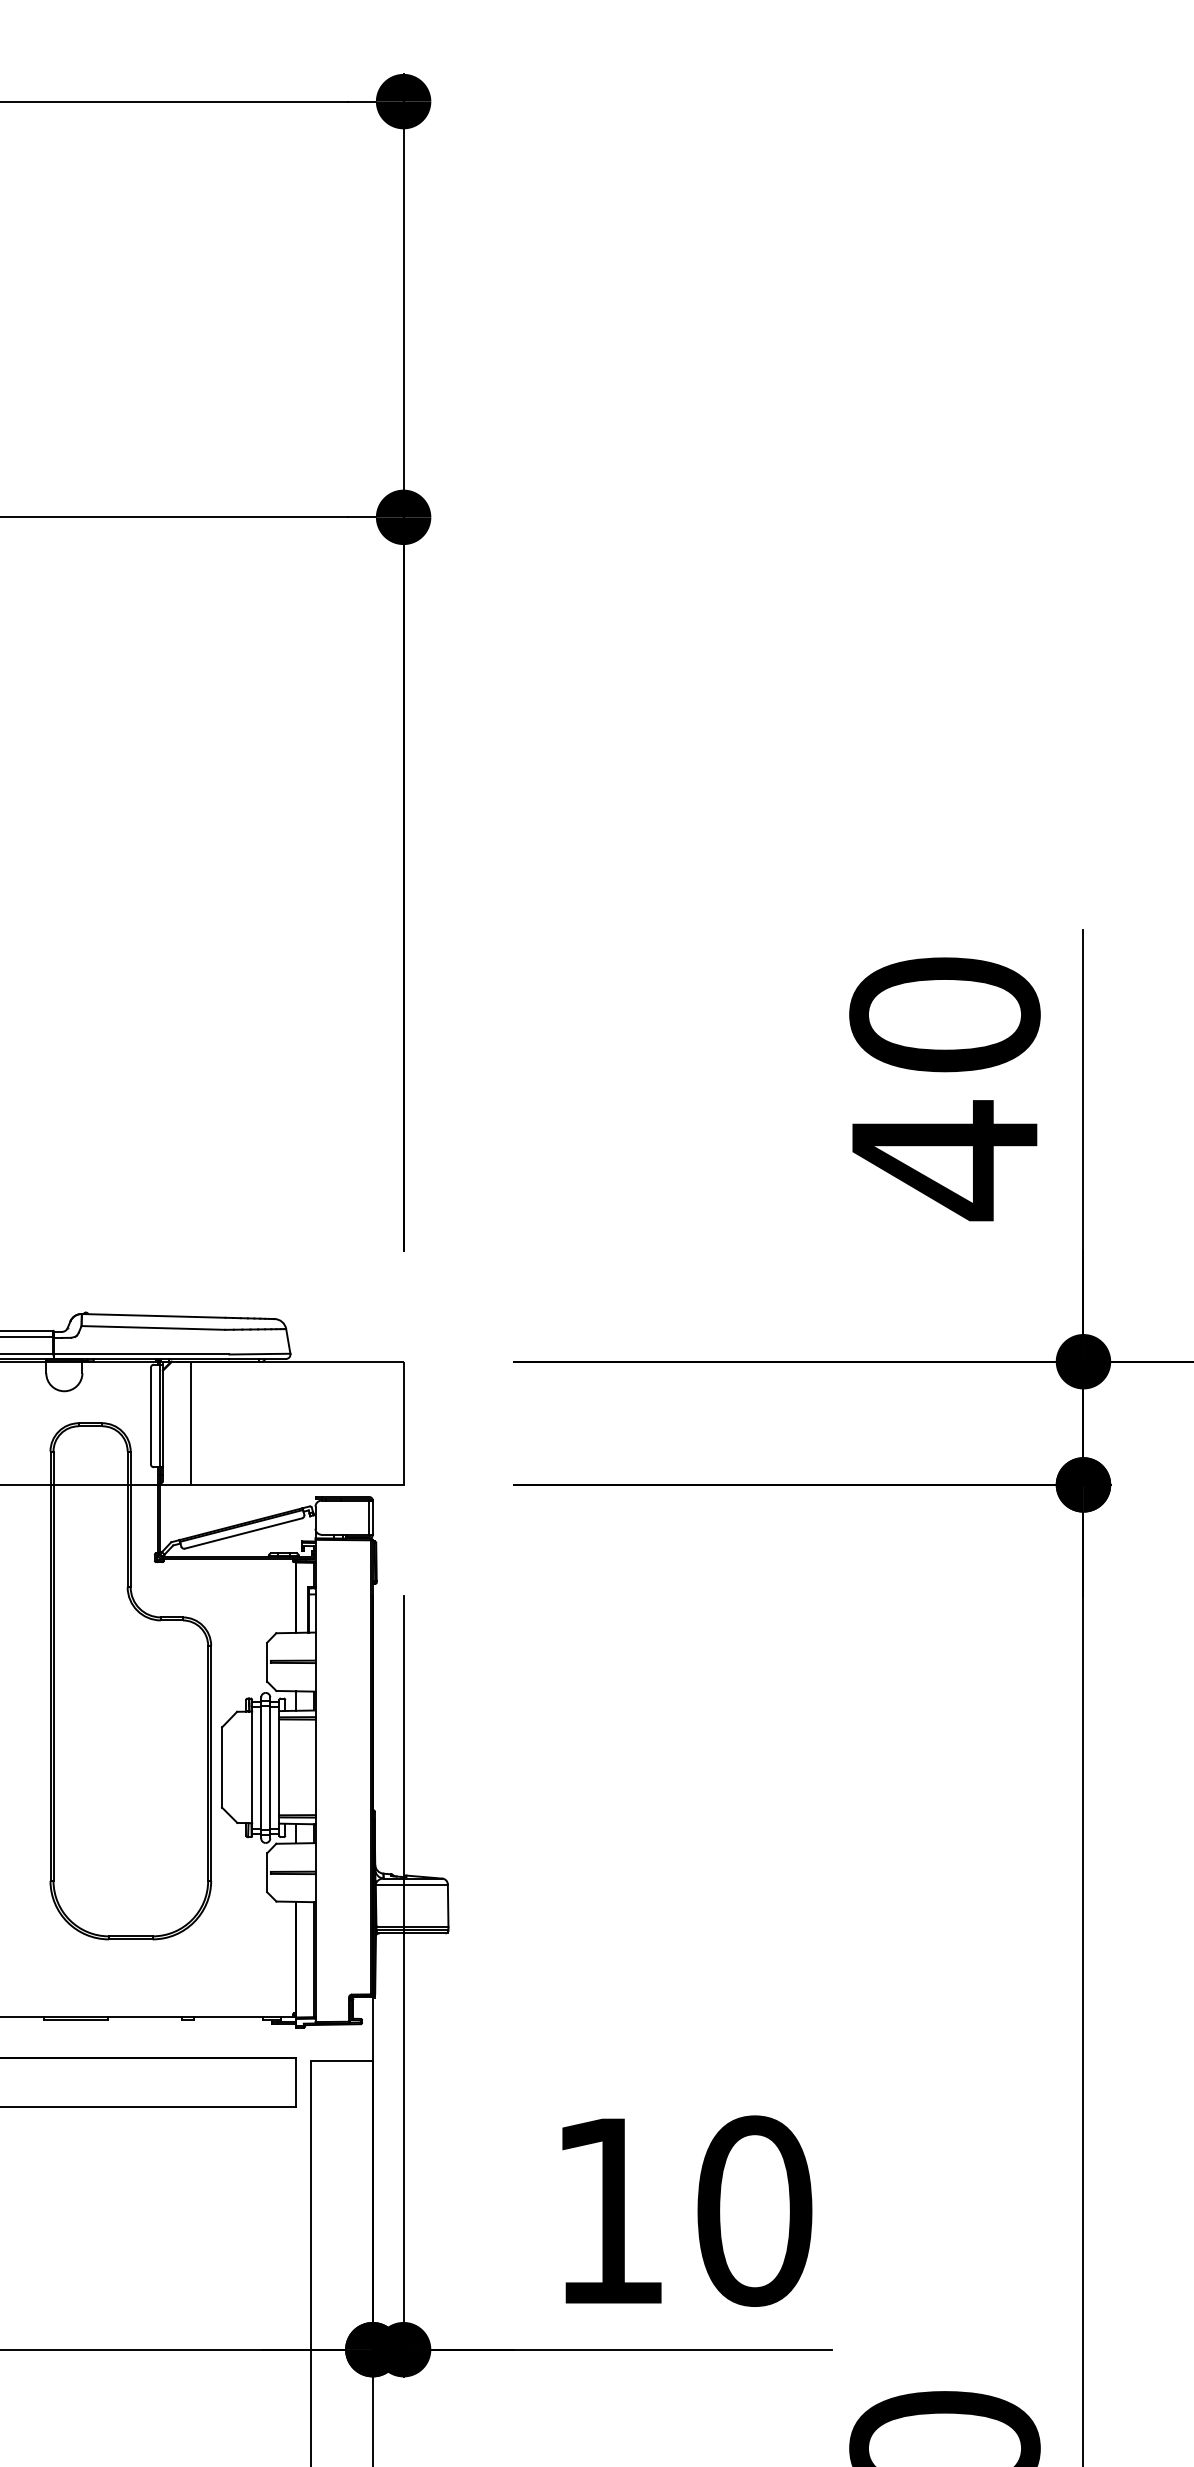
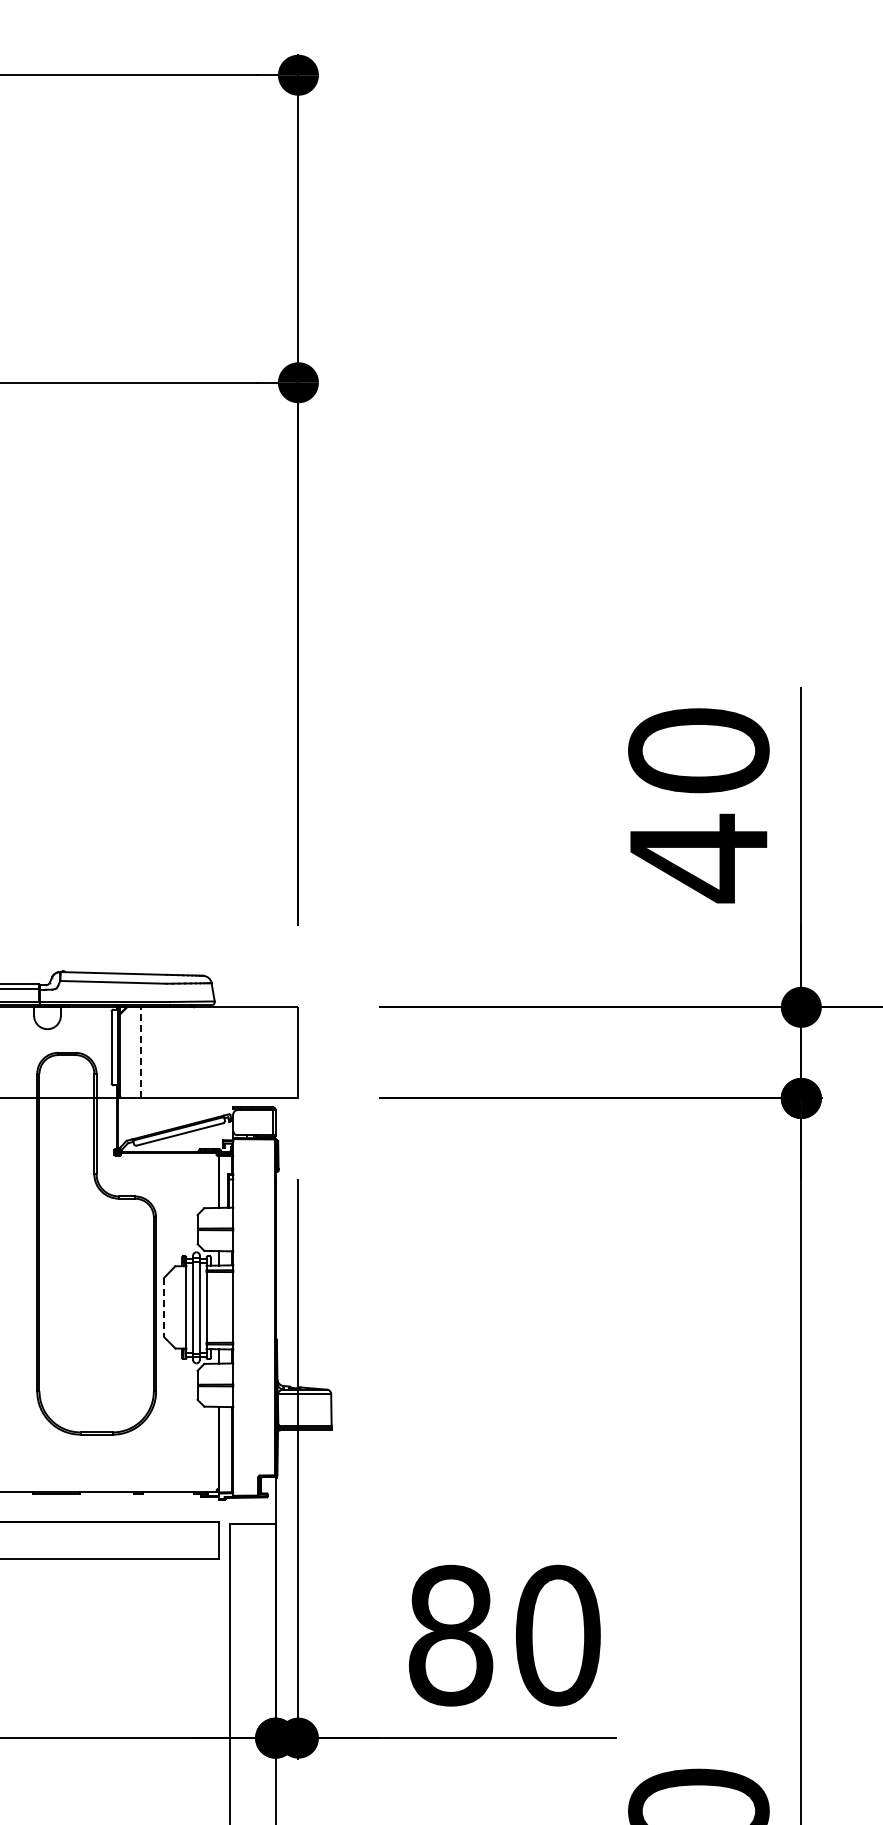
line: (191, 1422) -> (141, 1052), solid -> dashed
line: (222, 1767) -> (164, 1307), solid -> dashed
text: (609, 2210) -> (450, 1635), 10 -> 80

